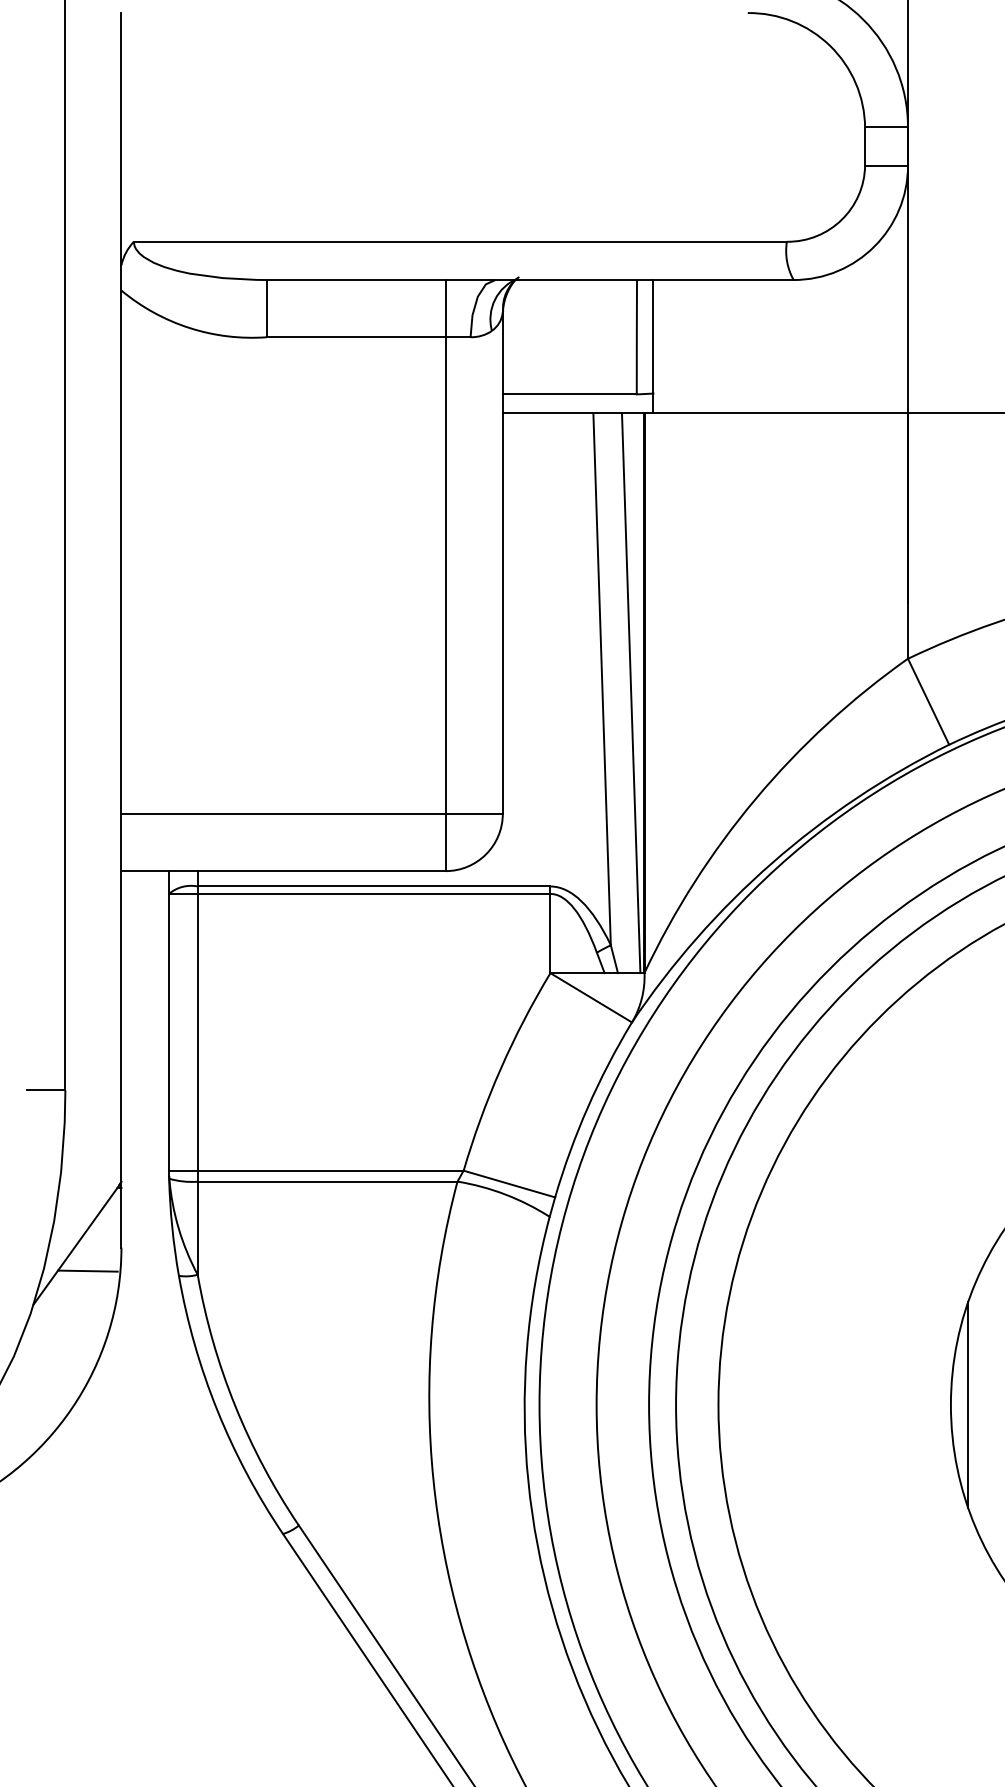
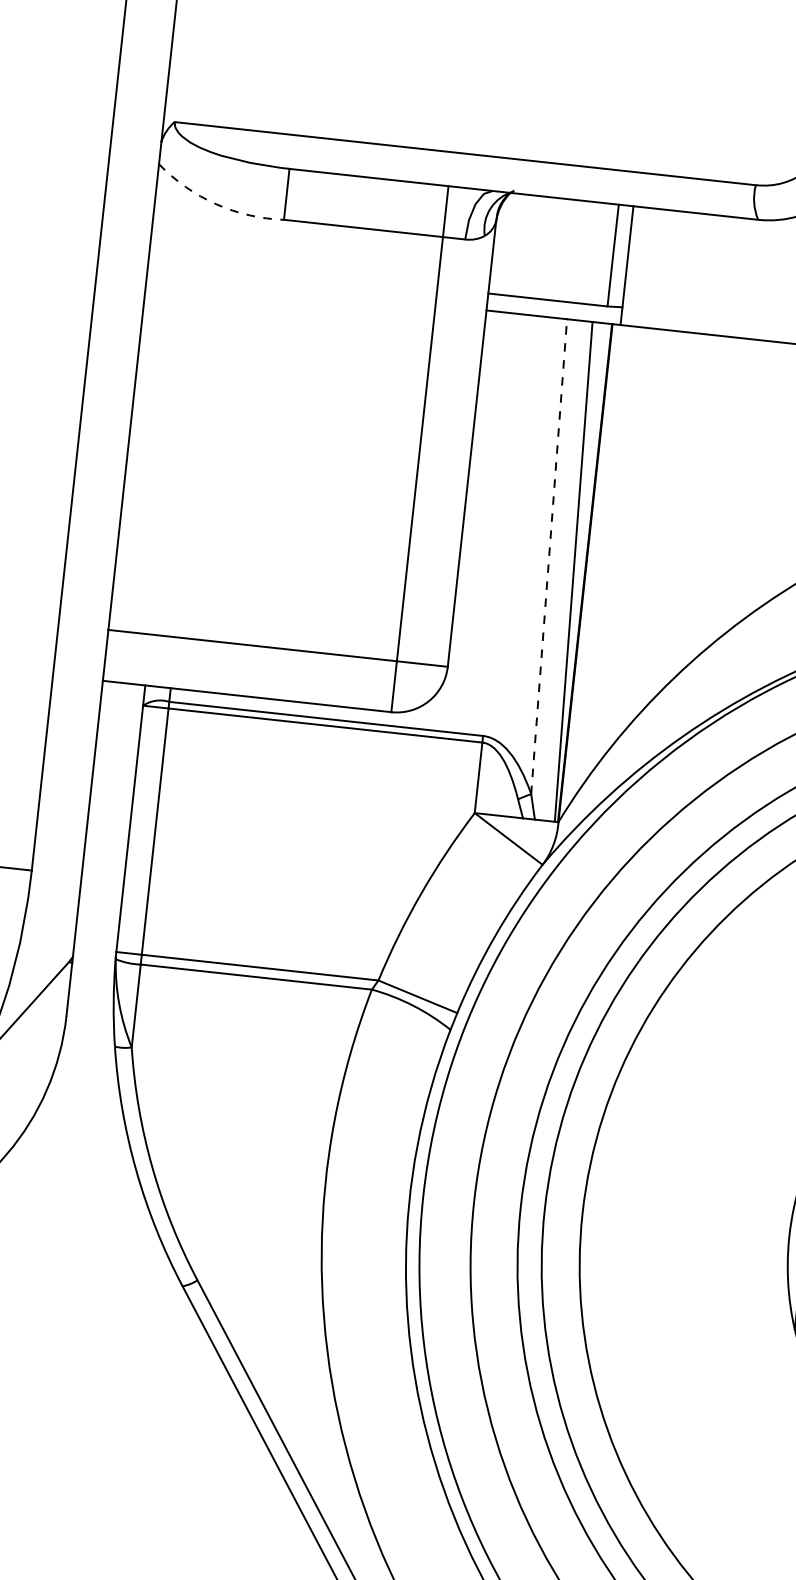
arc: (189, 328) -> (215, 204), solid -> dashed
line: (602, 678) -> (549, 555), solid -> dashed
line: (87, 1270) -> (34, 1032), removed

